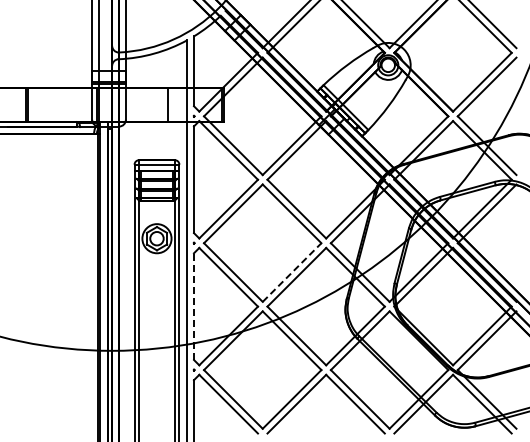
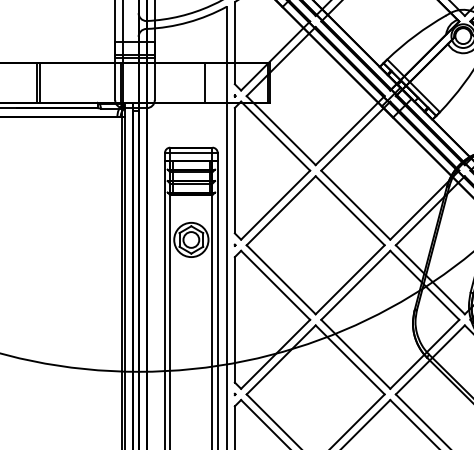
line: (292, 272) -> (350, 279), dashed -> solid
line: (194, 306) -> (235, 319), dashed -> solid

